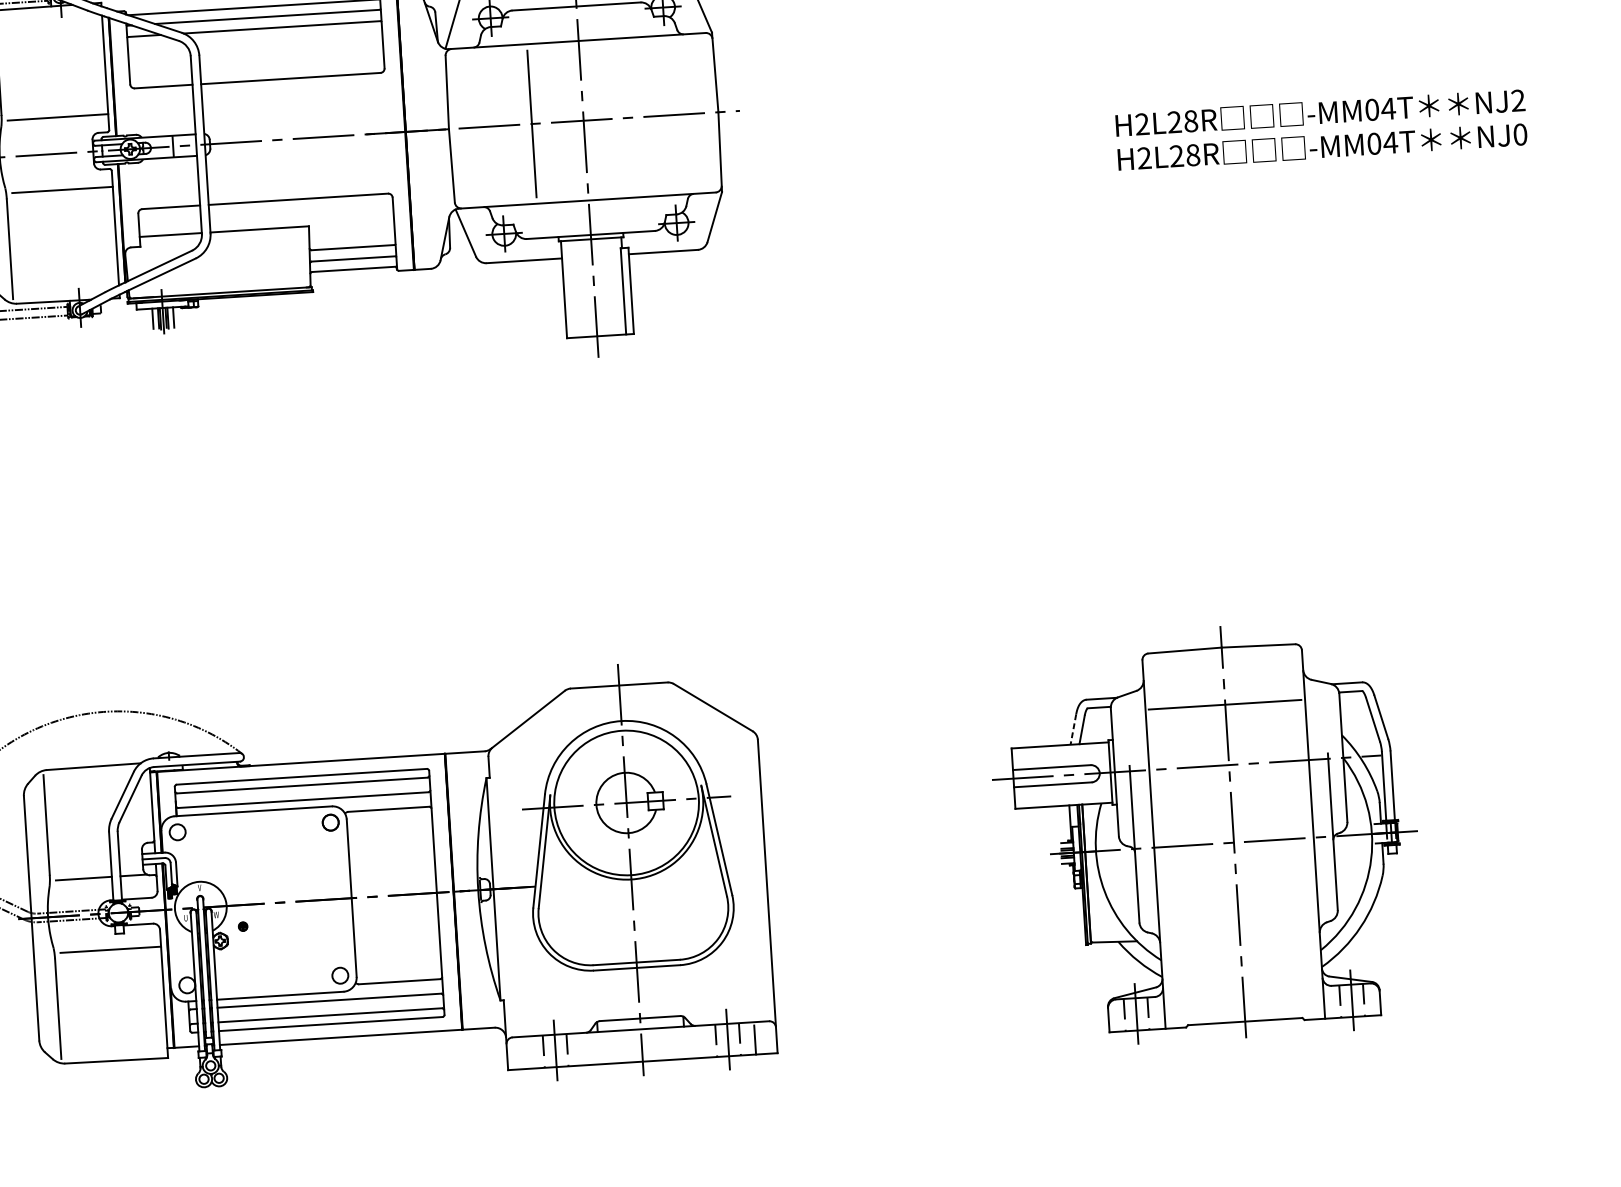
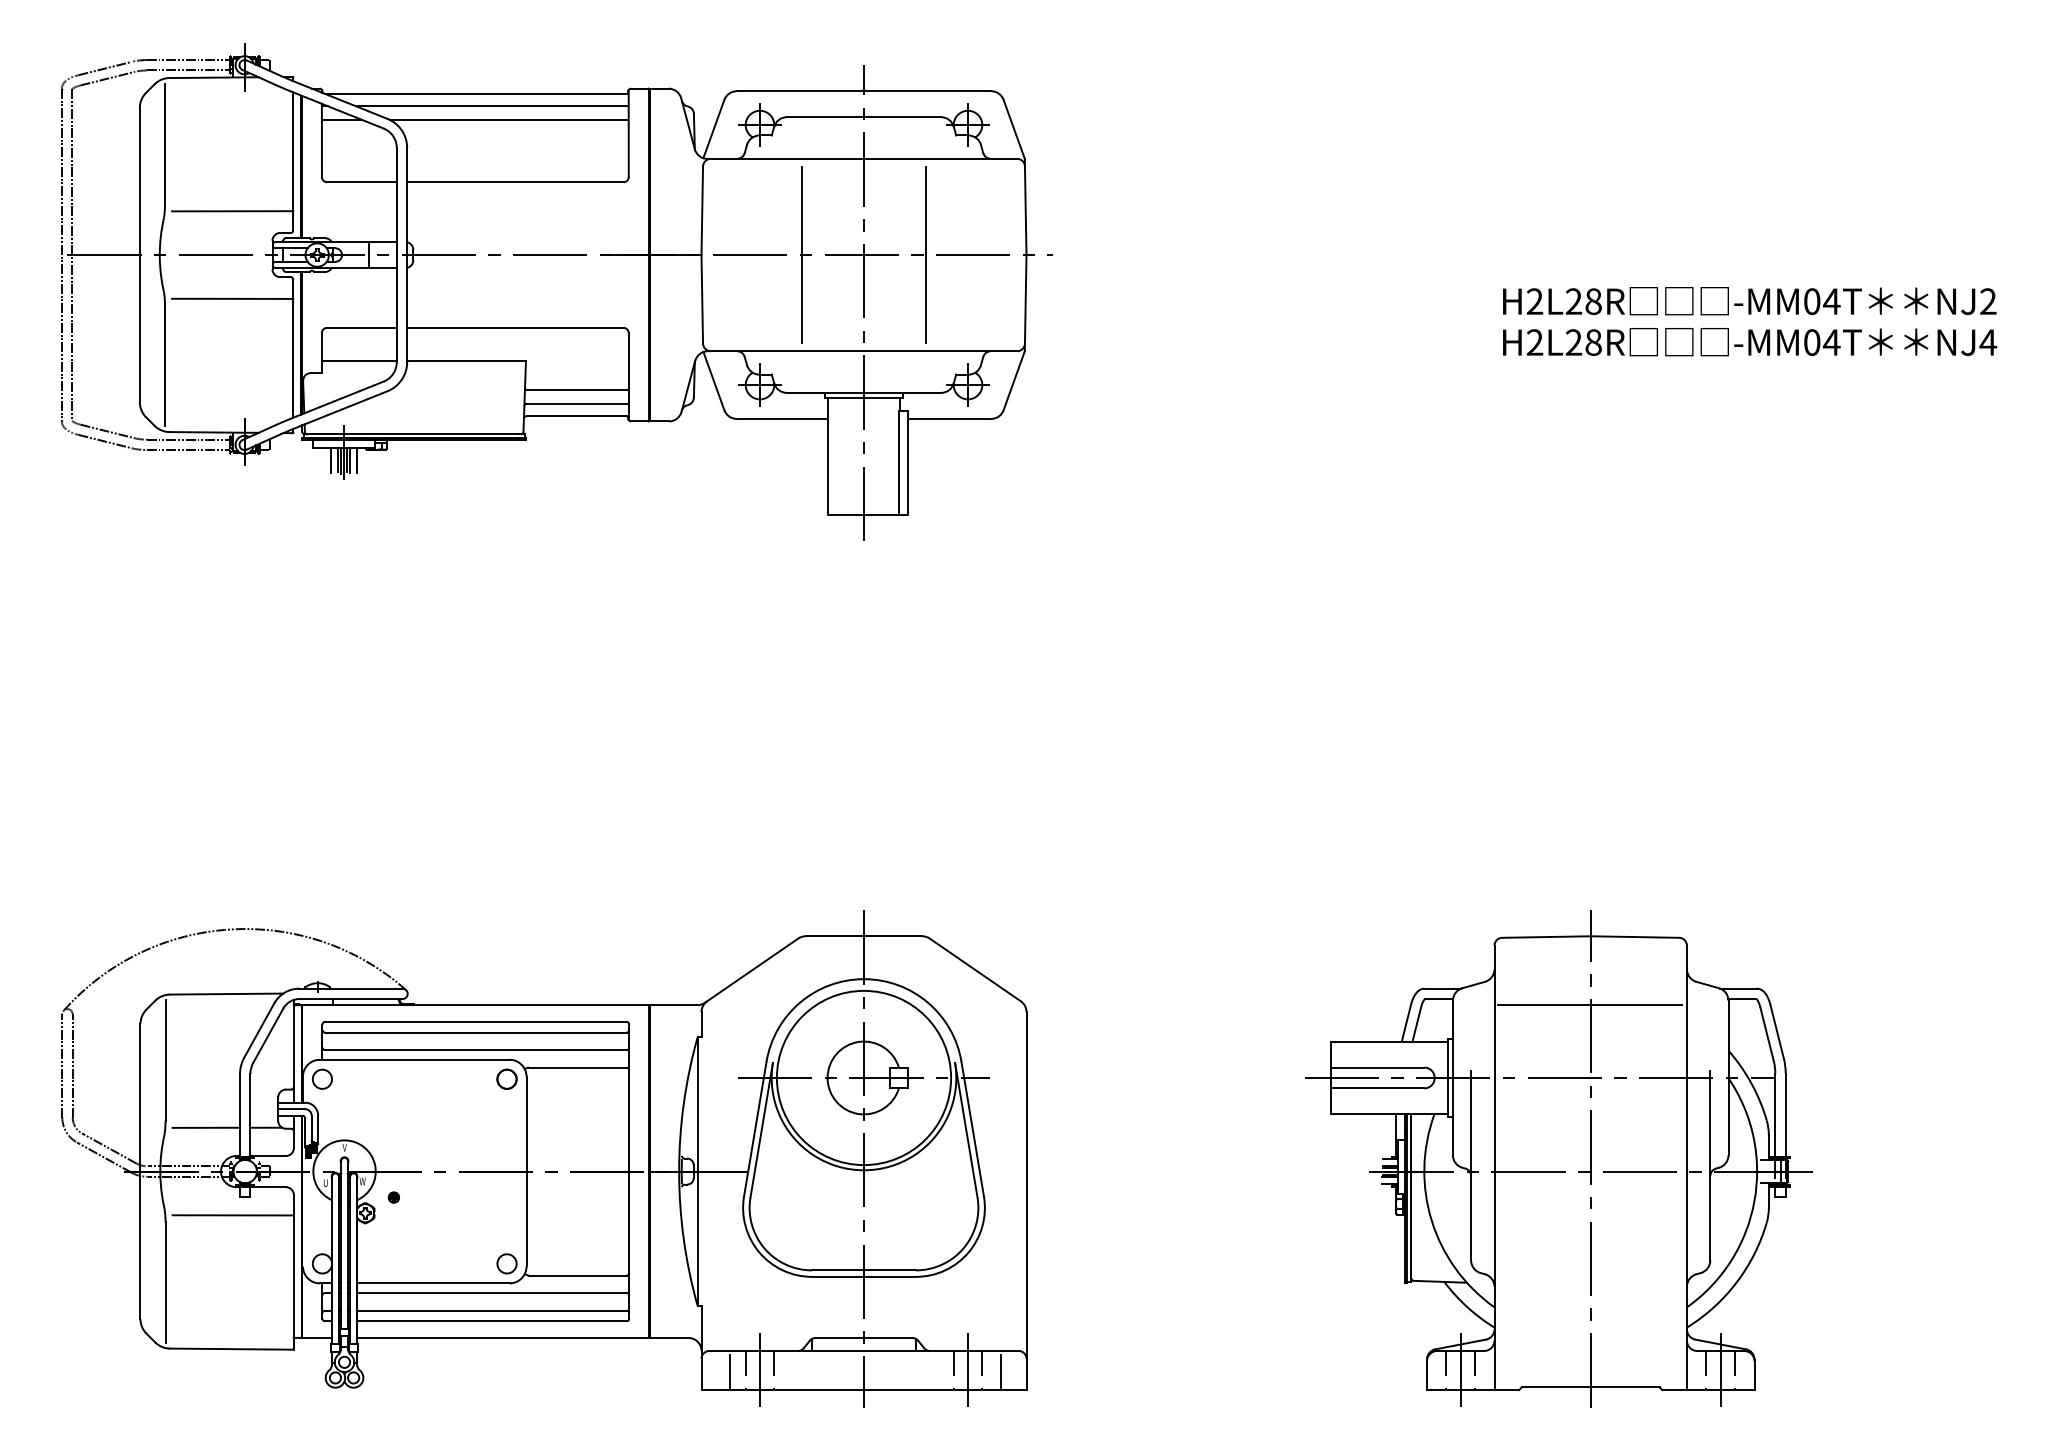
line: (635, 117) -> (926, 254), added
text: (1520, 134) -> (1988, 342), NJ0 -> NJ4
line: (1073, 729) -> (1406, 1023), dashed -> solid
line: (531, 1053) -> (730, 1371), added

